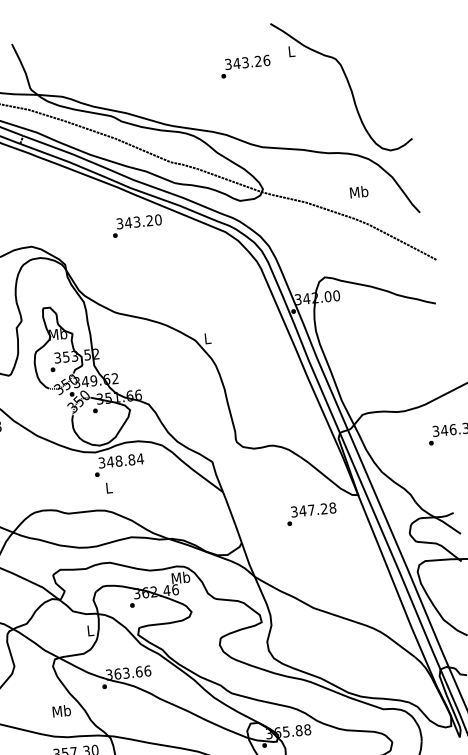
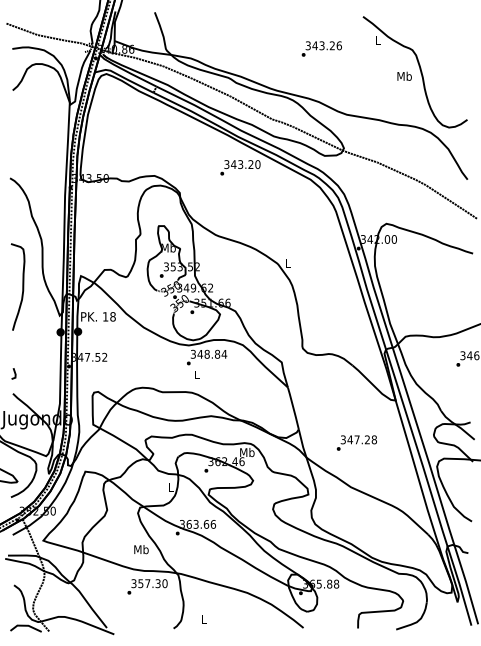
text: (245, 66) -> (321, 48), moved
text: (358, 191) -> (404, 75), moved
text: (311, 513) -> (356, 442), moved

